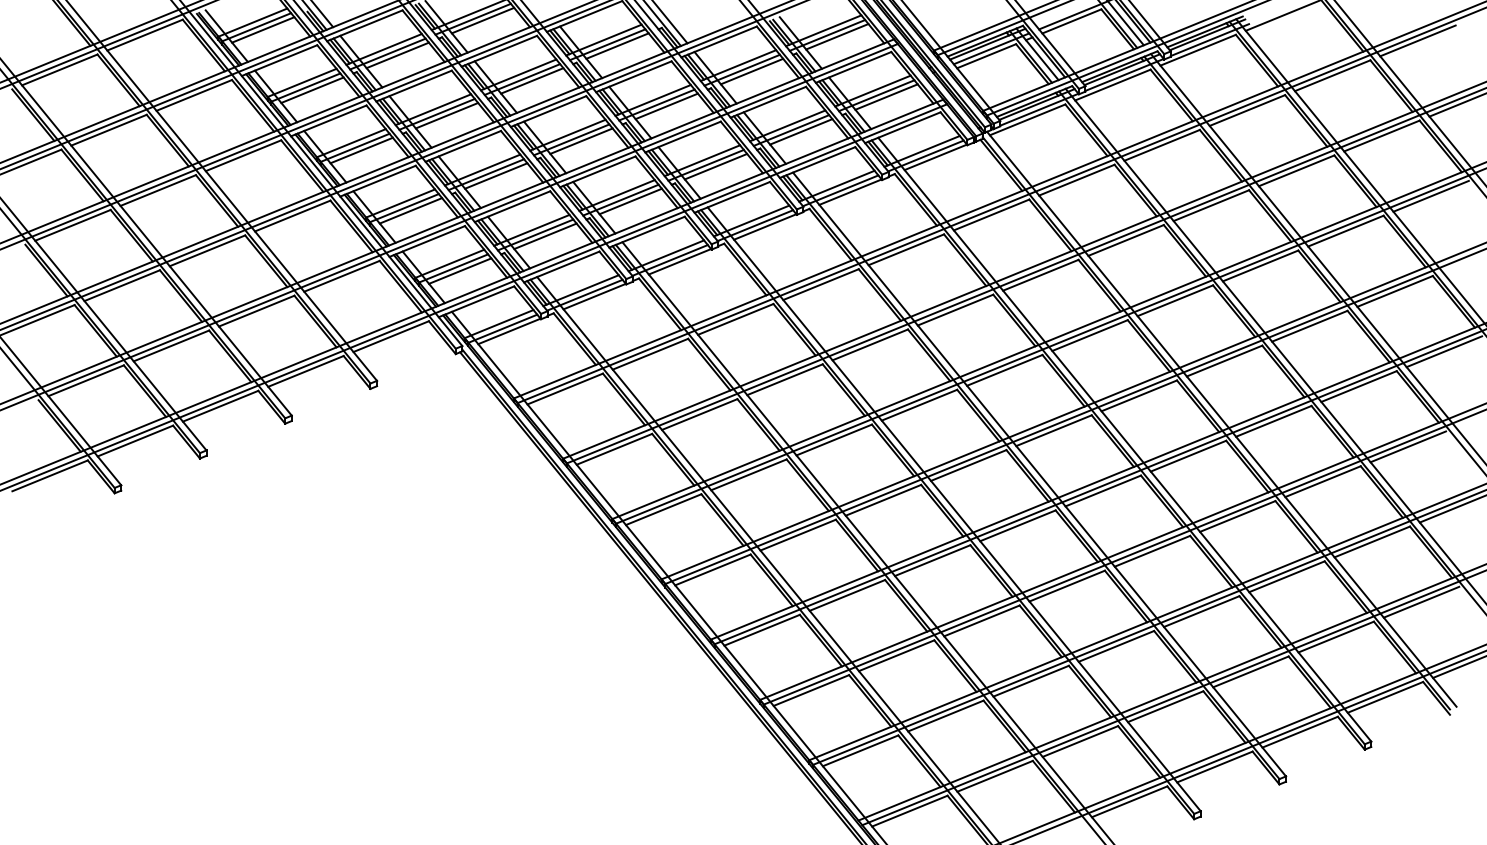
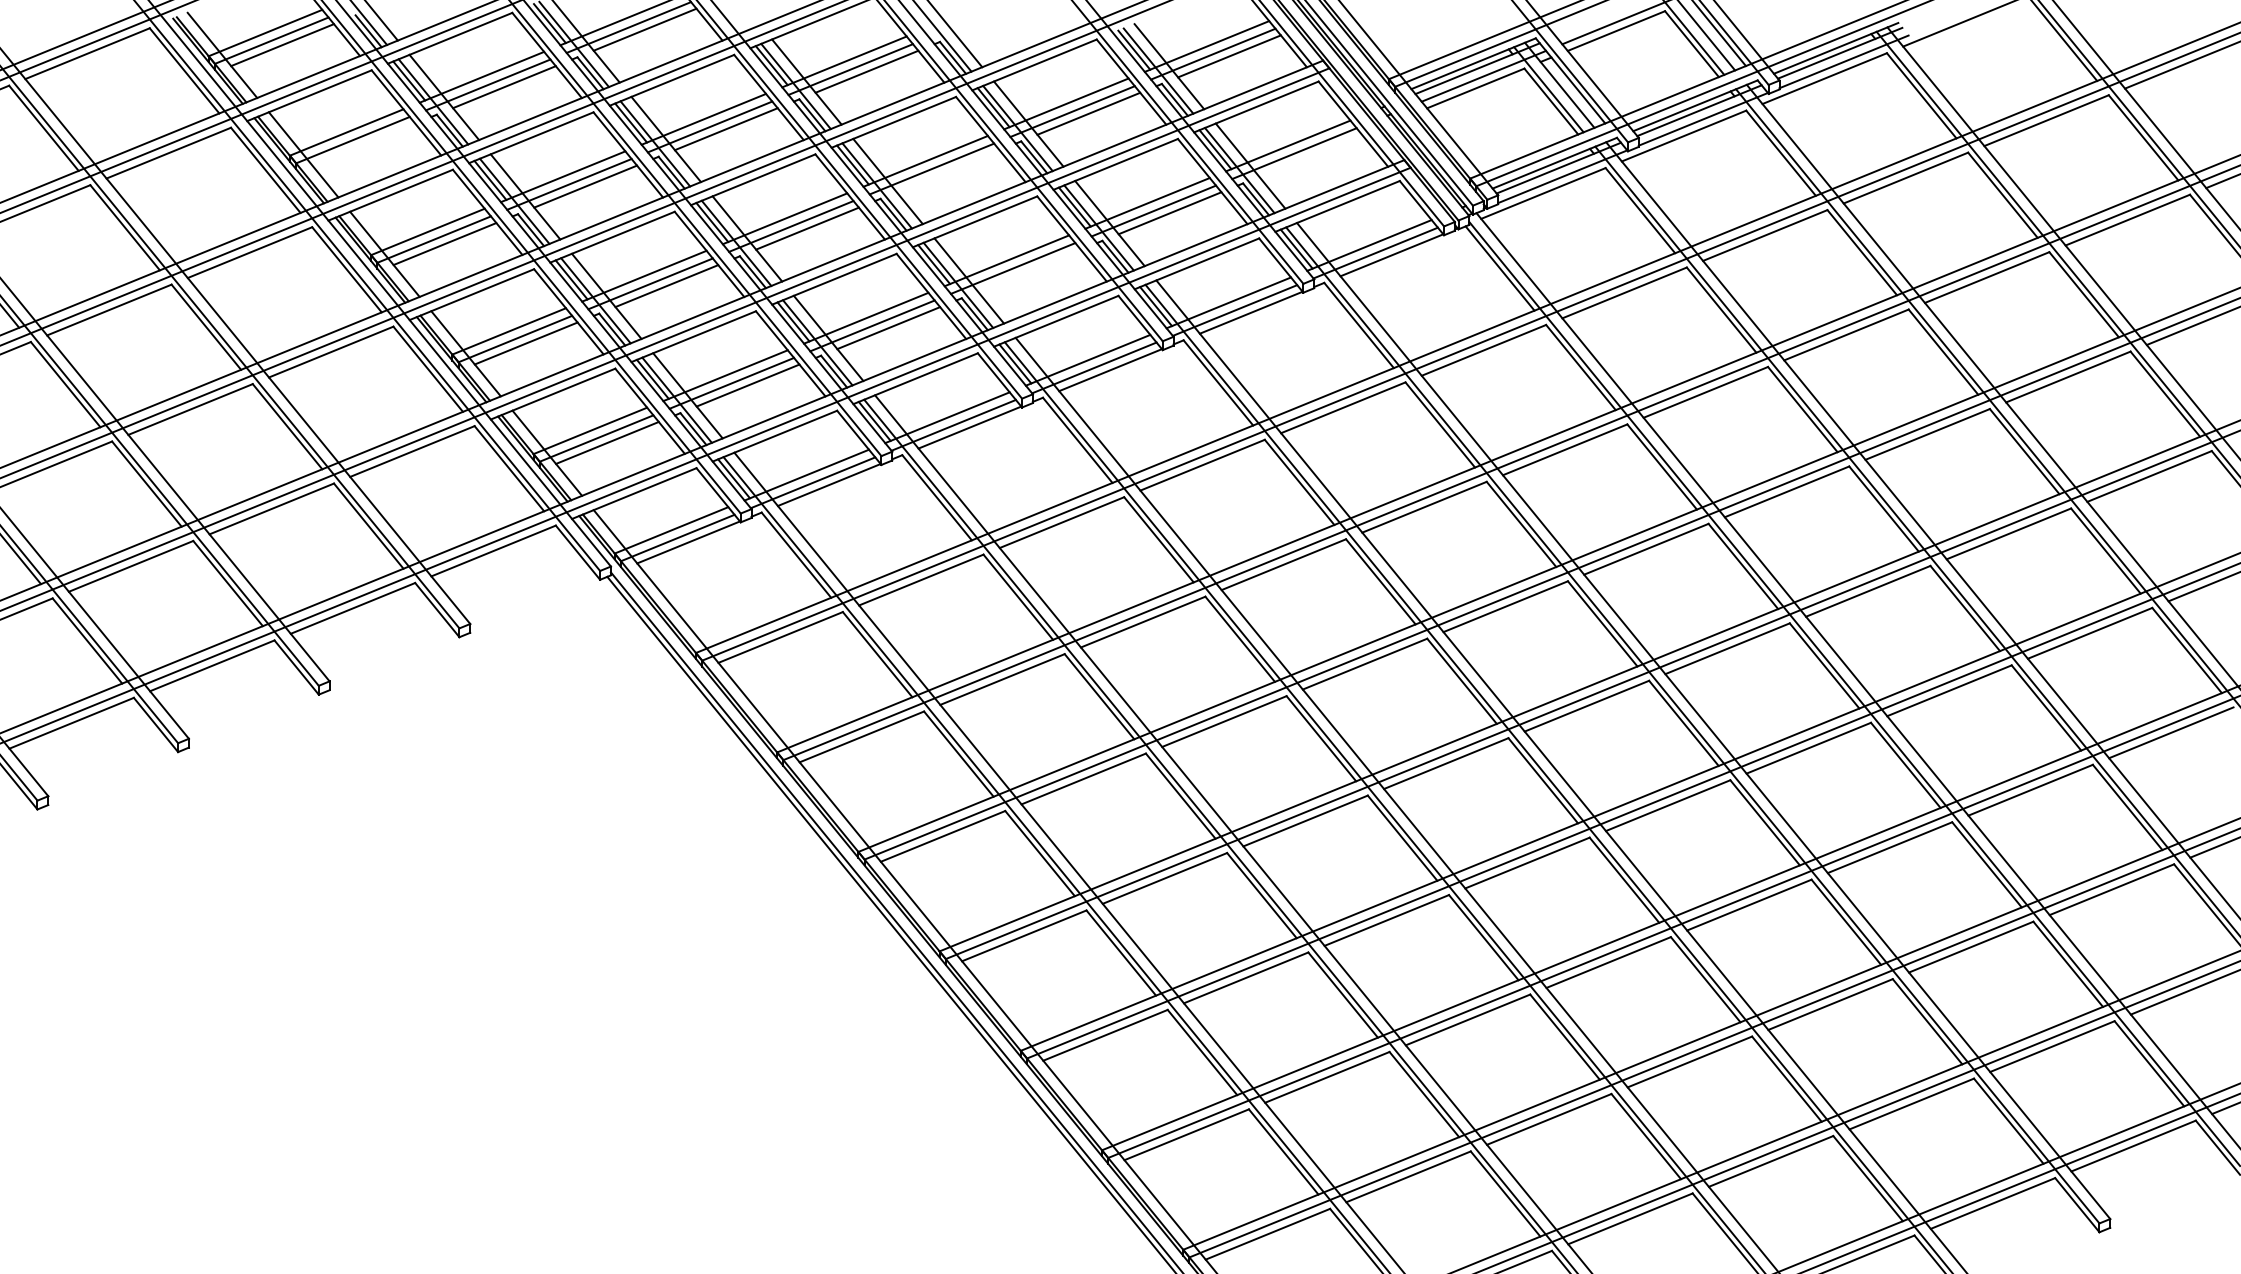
line: (312, 89) -> (363, 143), removed
line: (886, 96) -> (1310, 154), removed
line: (666, 106) -> (947, 171), removed
line: (715, 166) -> (1028, 270), removed

